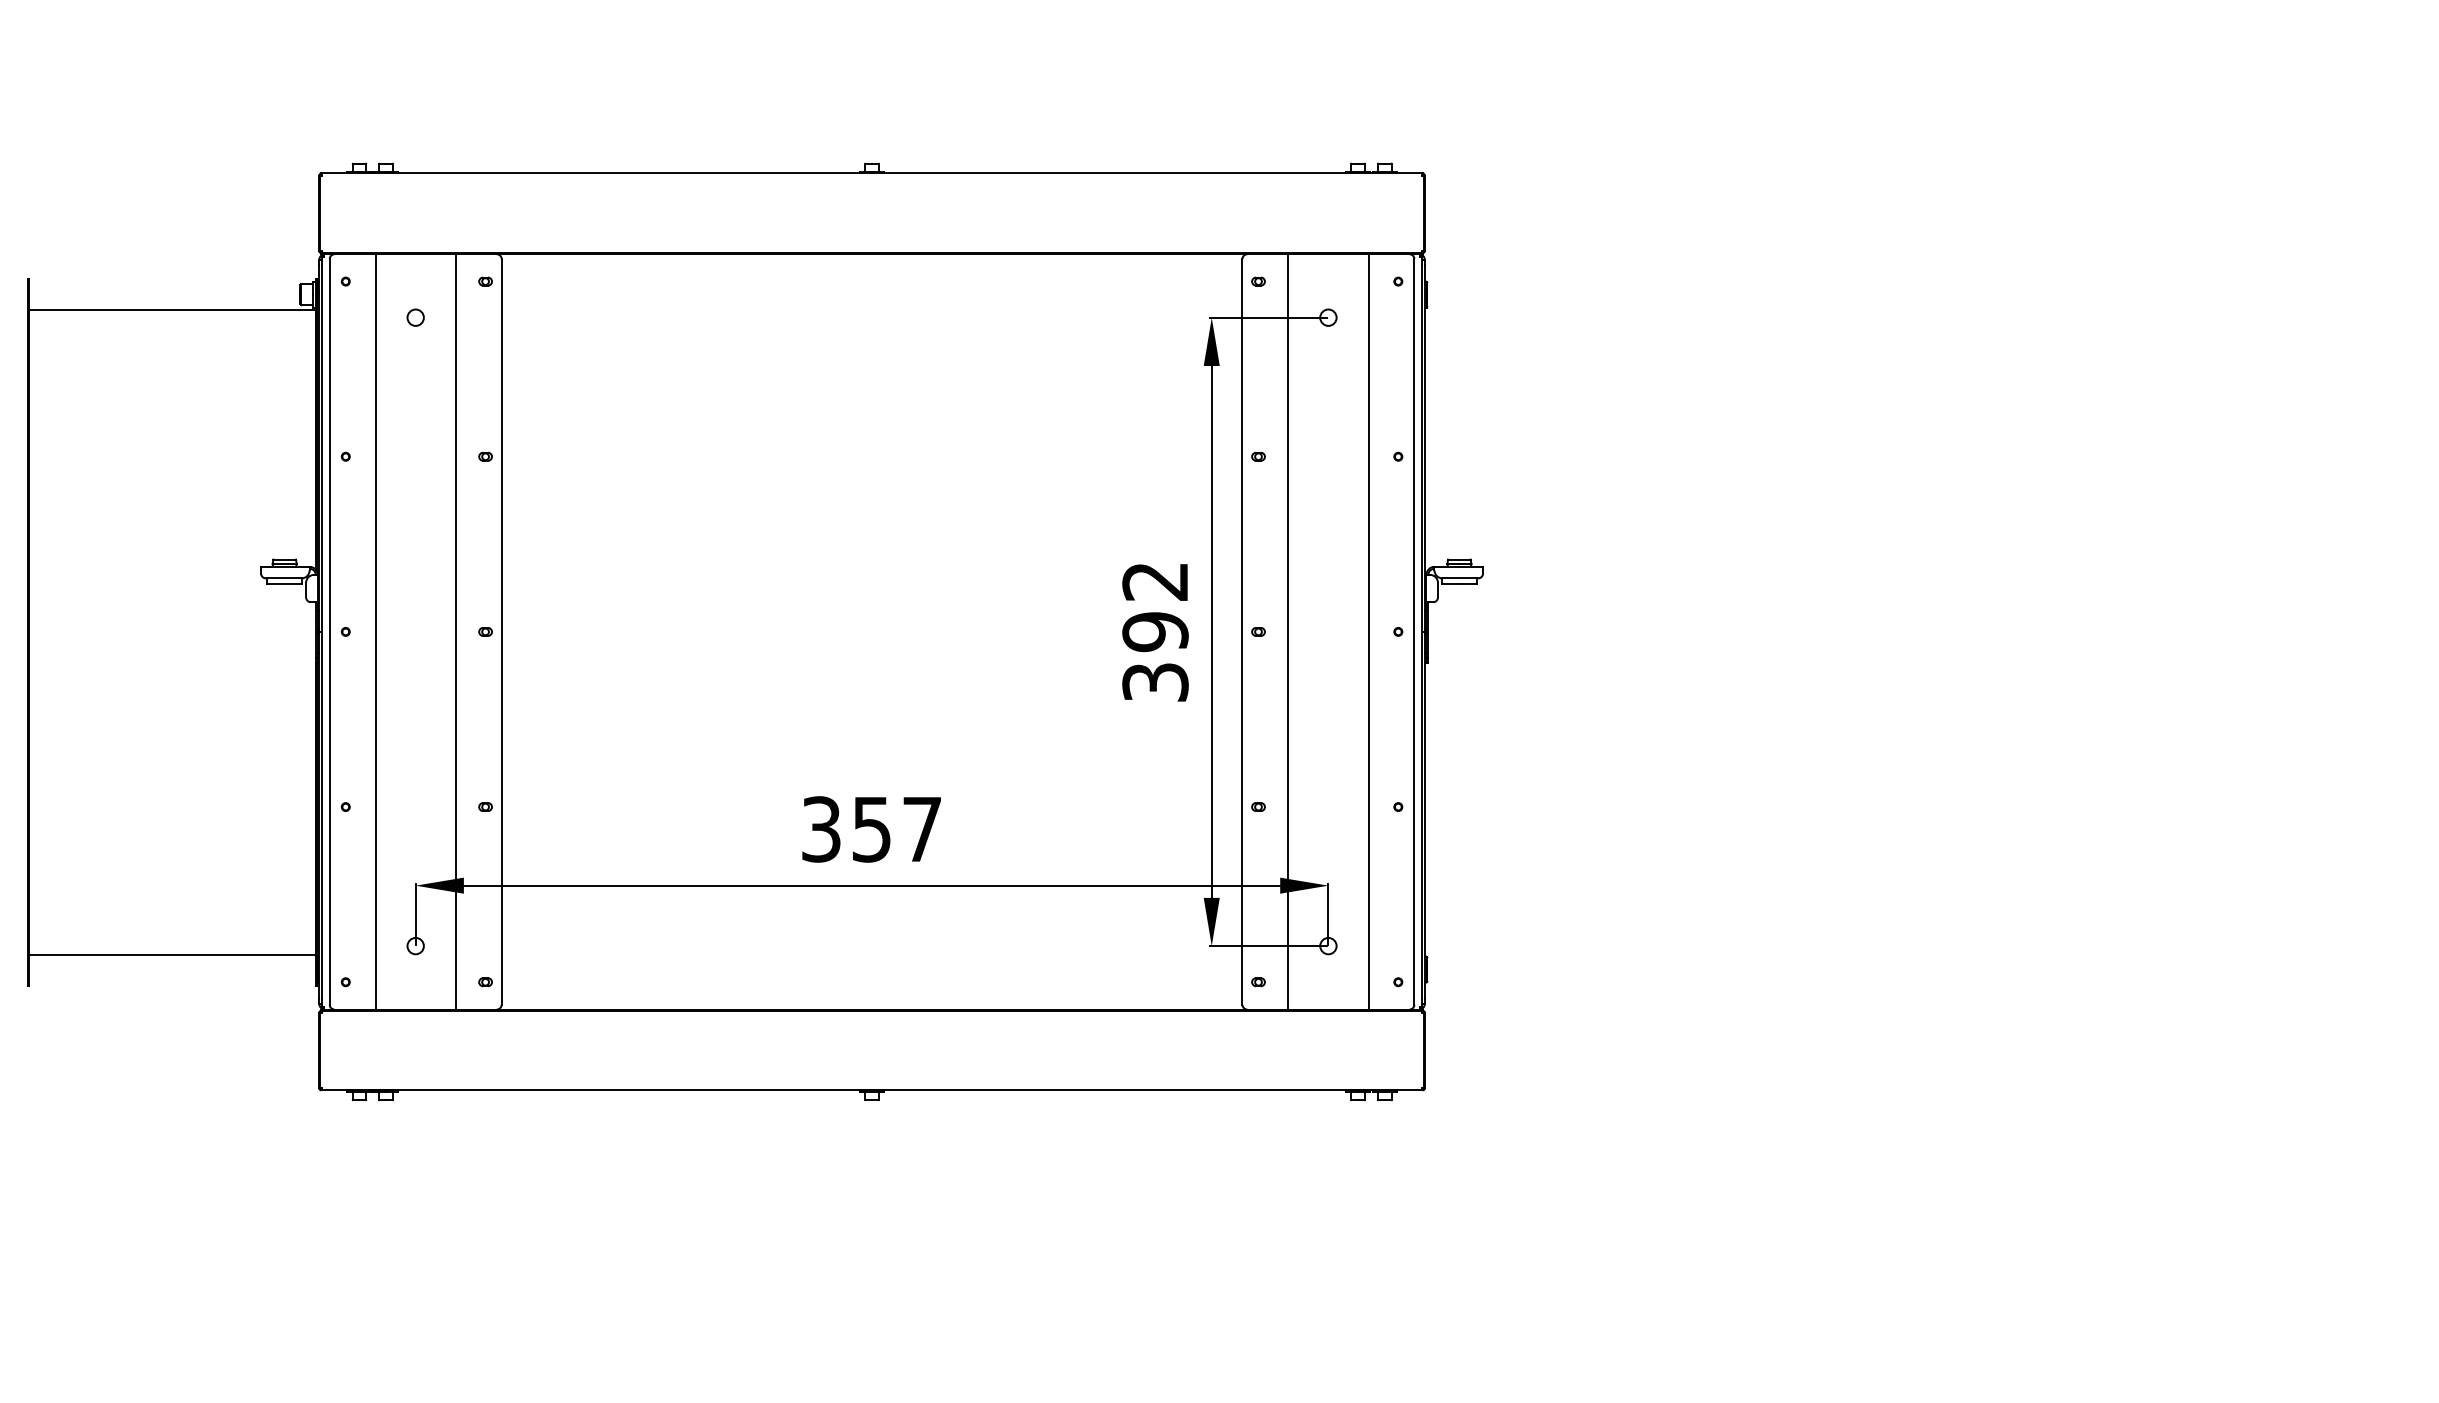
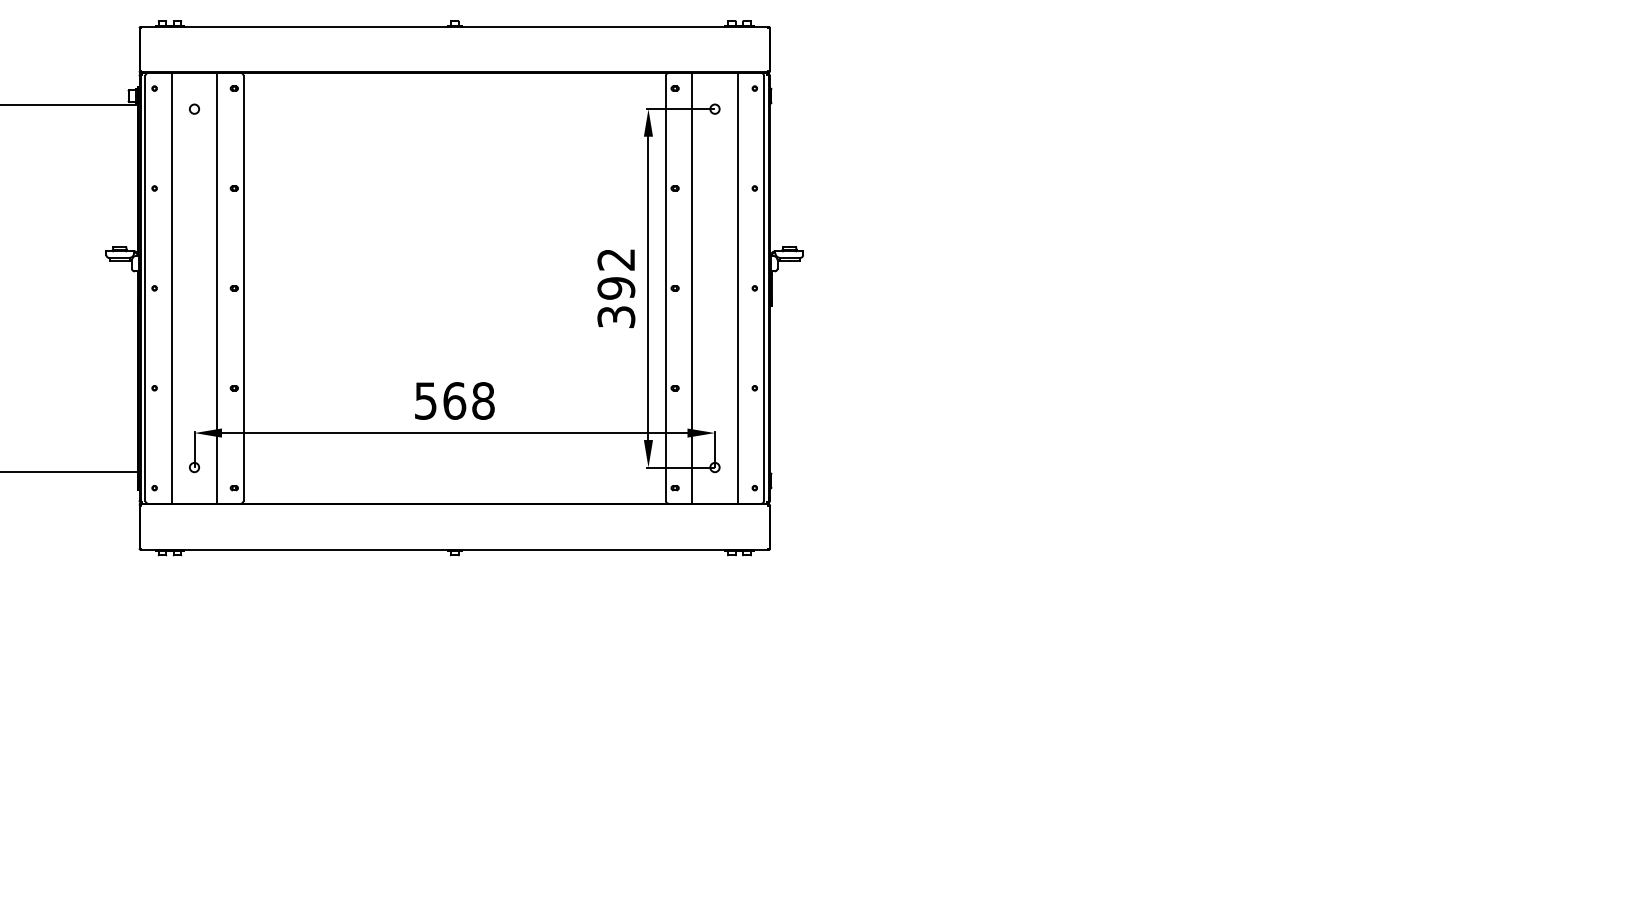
text: (871, 828) -> (454, 400), 357 -> 568

